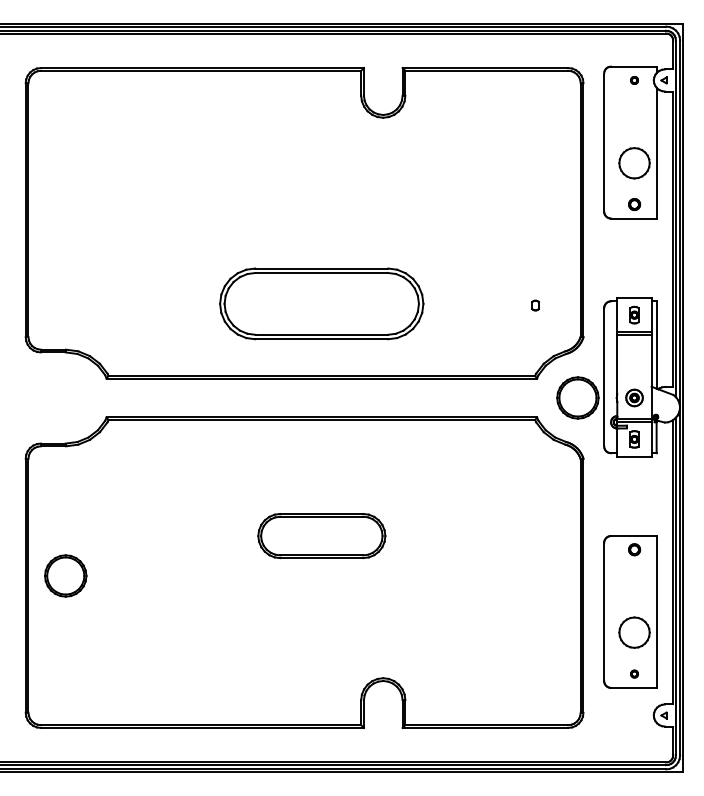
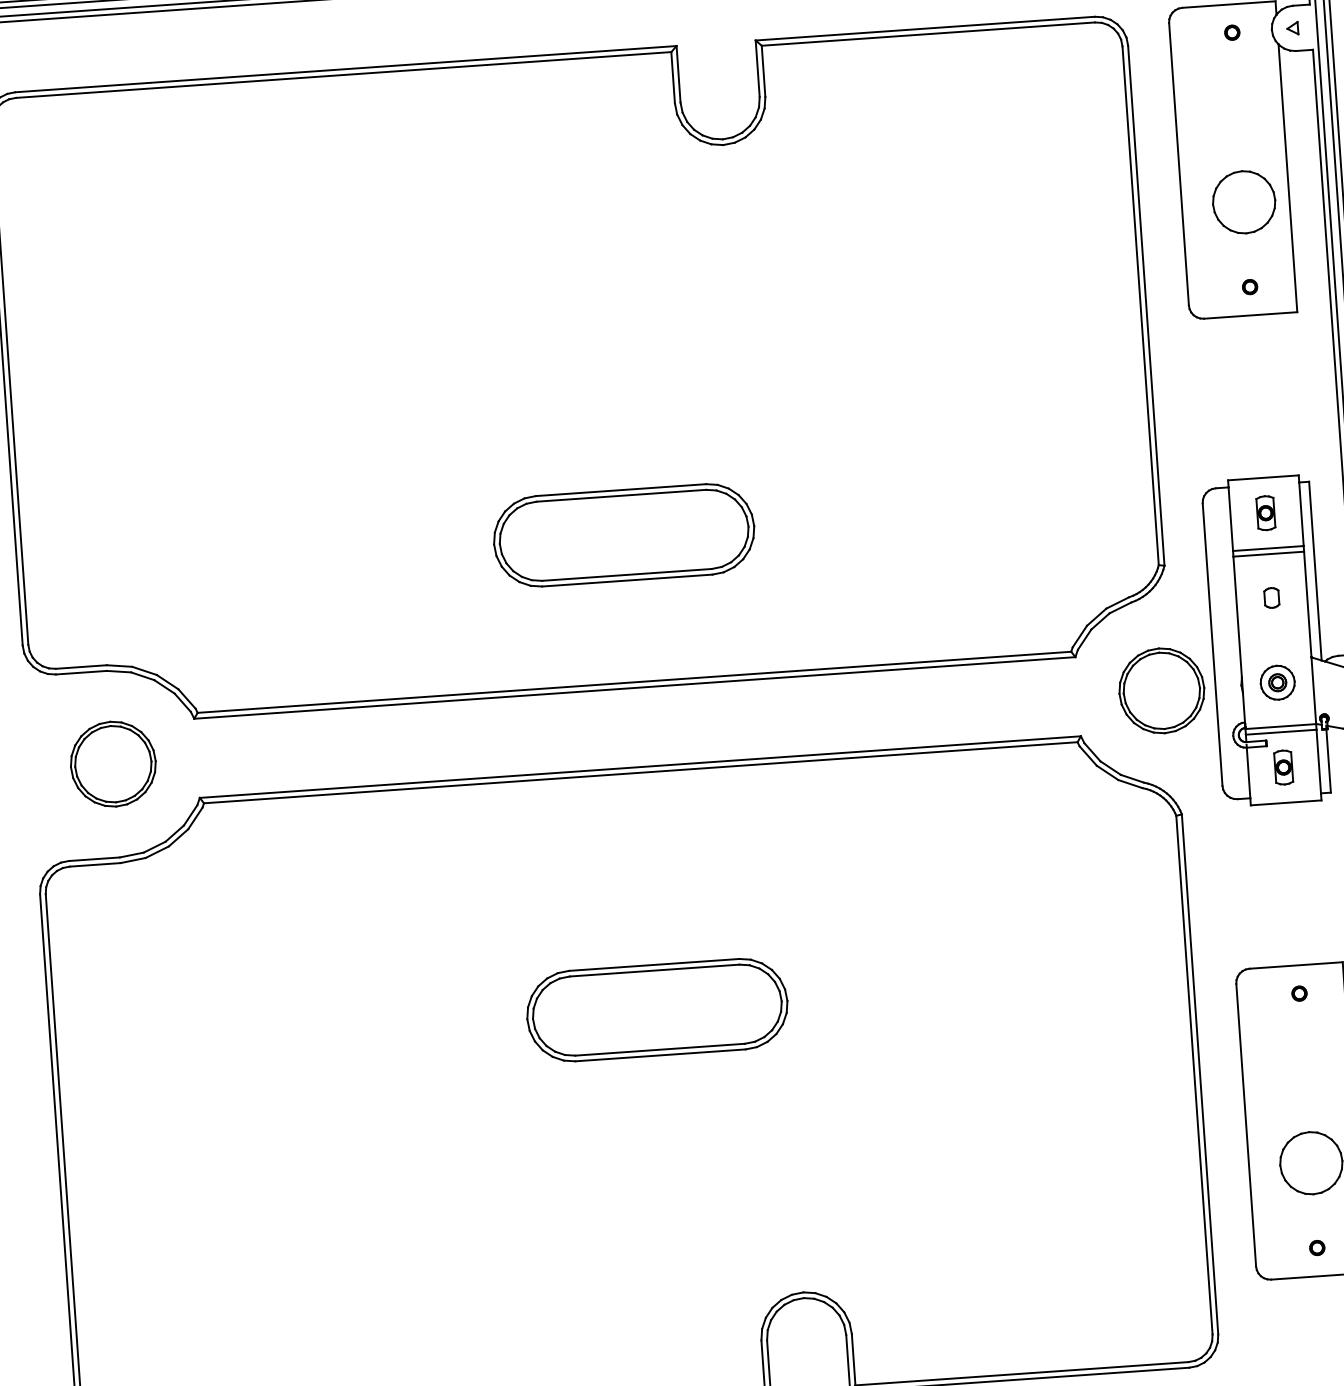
part: (634, 204) -> (1249, 286), size x0.62
part: (321, 304) -> (623, 536), size x0.62
part: (535, 305) -> (1271, 597), moved
part: (634, 549) -> (1299, 992), size x0.62
part: (65, 575) -> (112, 763), moved

